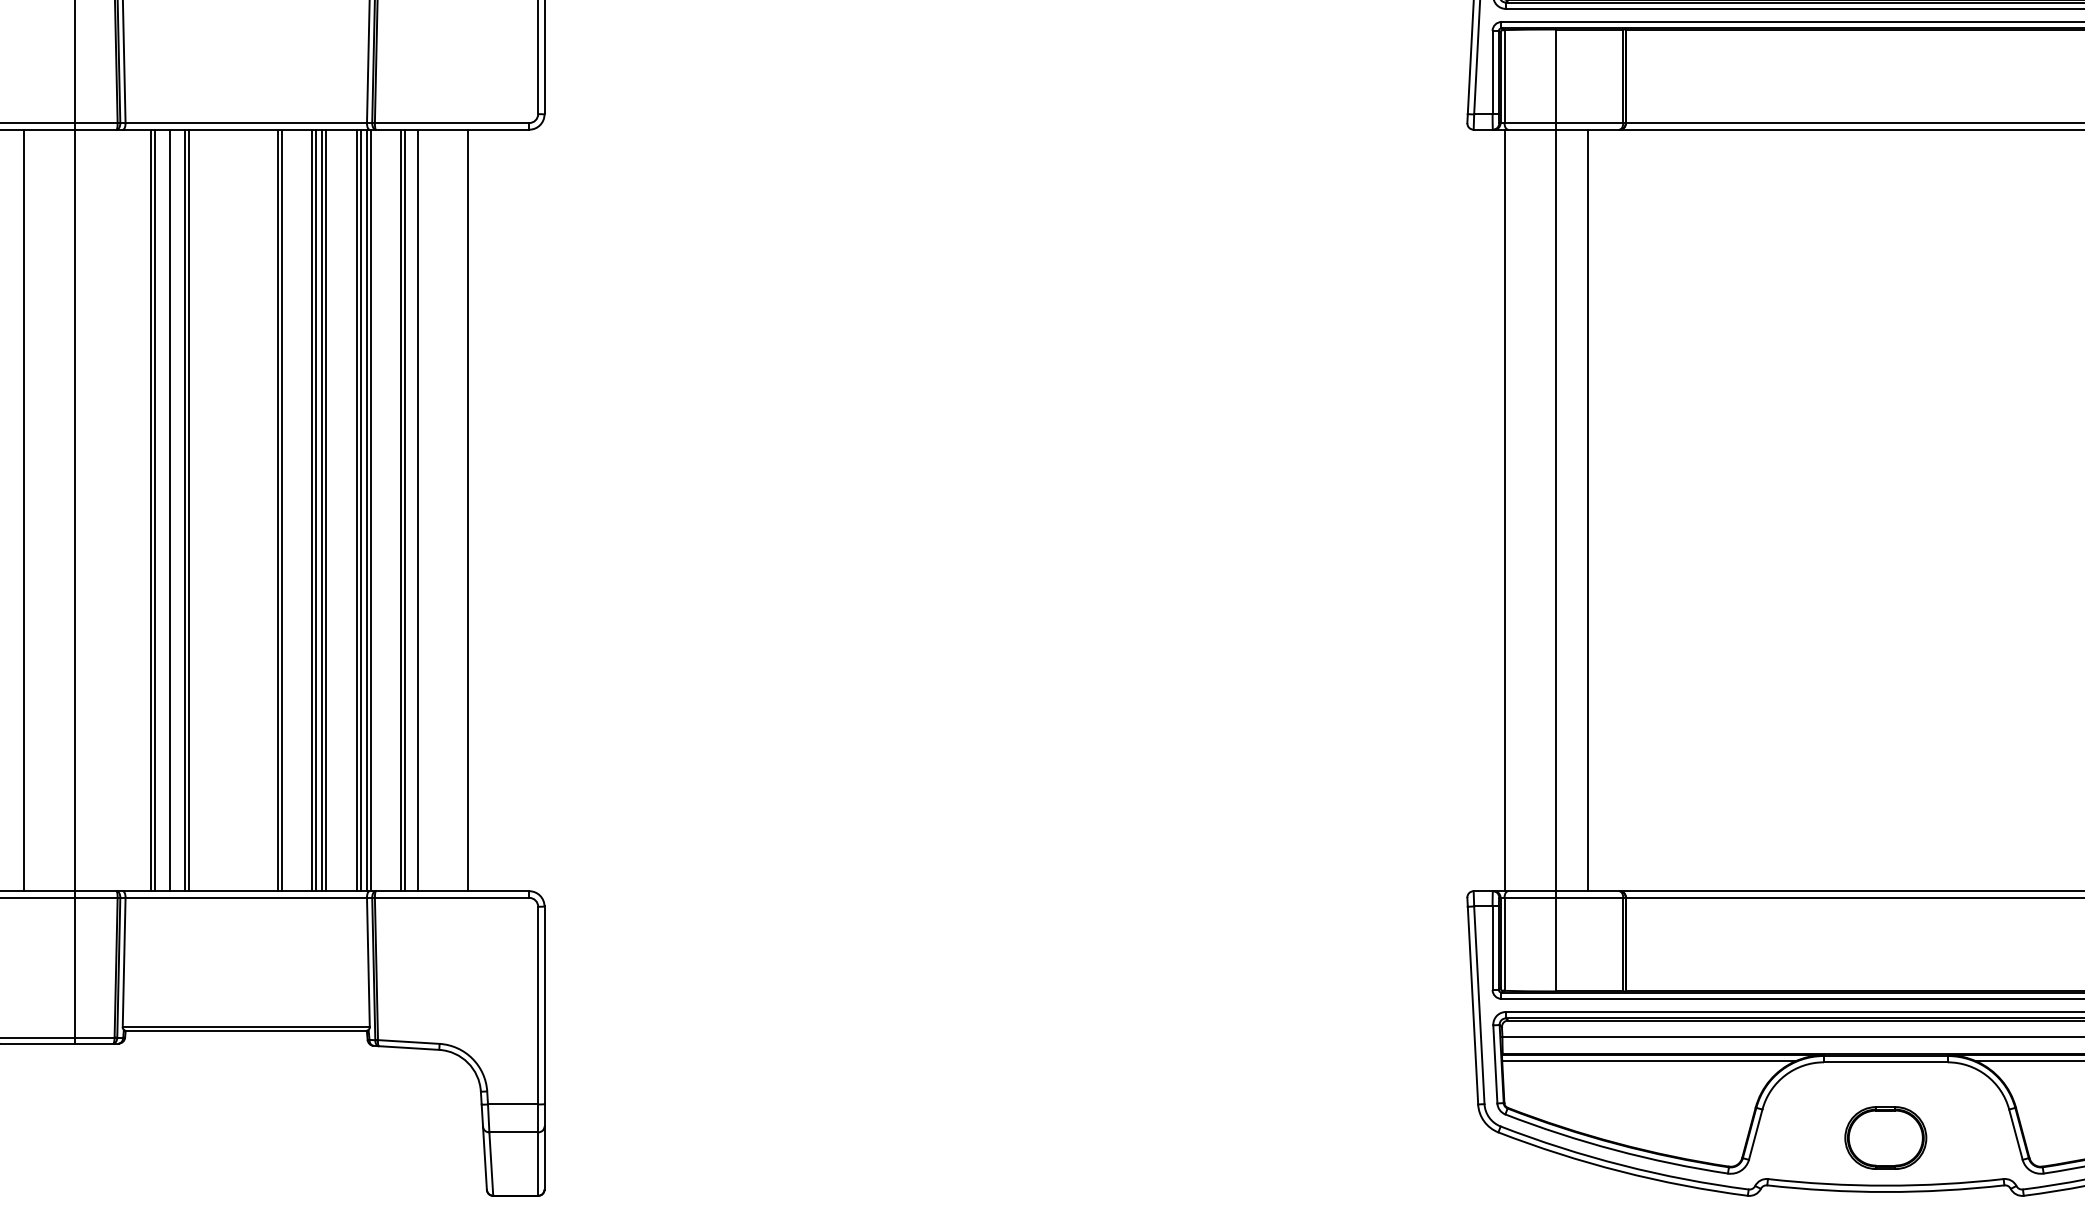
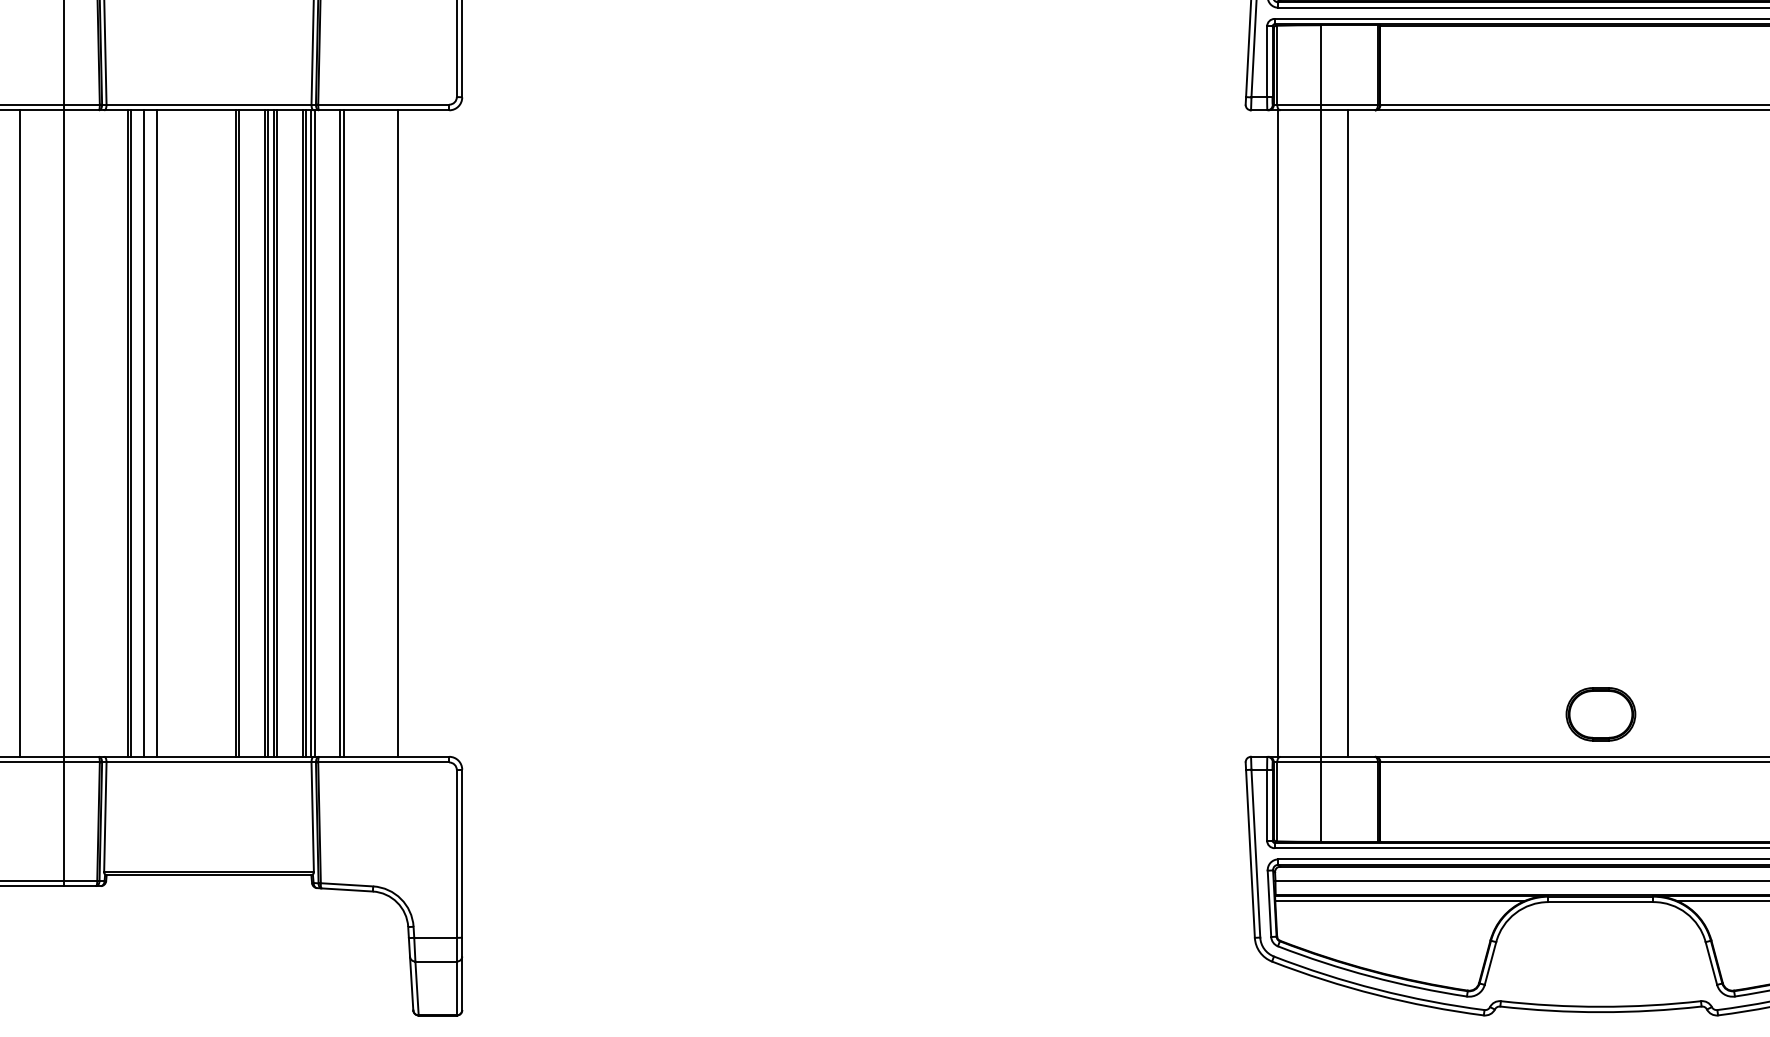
line: (189, 510) -> (160, 433), removed
line: (417, 510) -> (354, 433), removed
part: (1885, 1138) -> (1600, 714), moved

